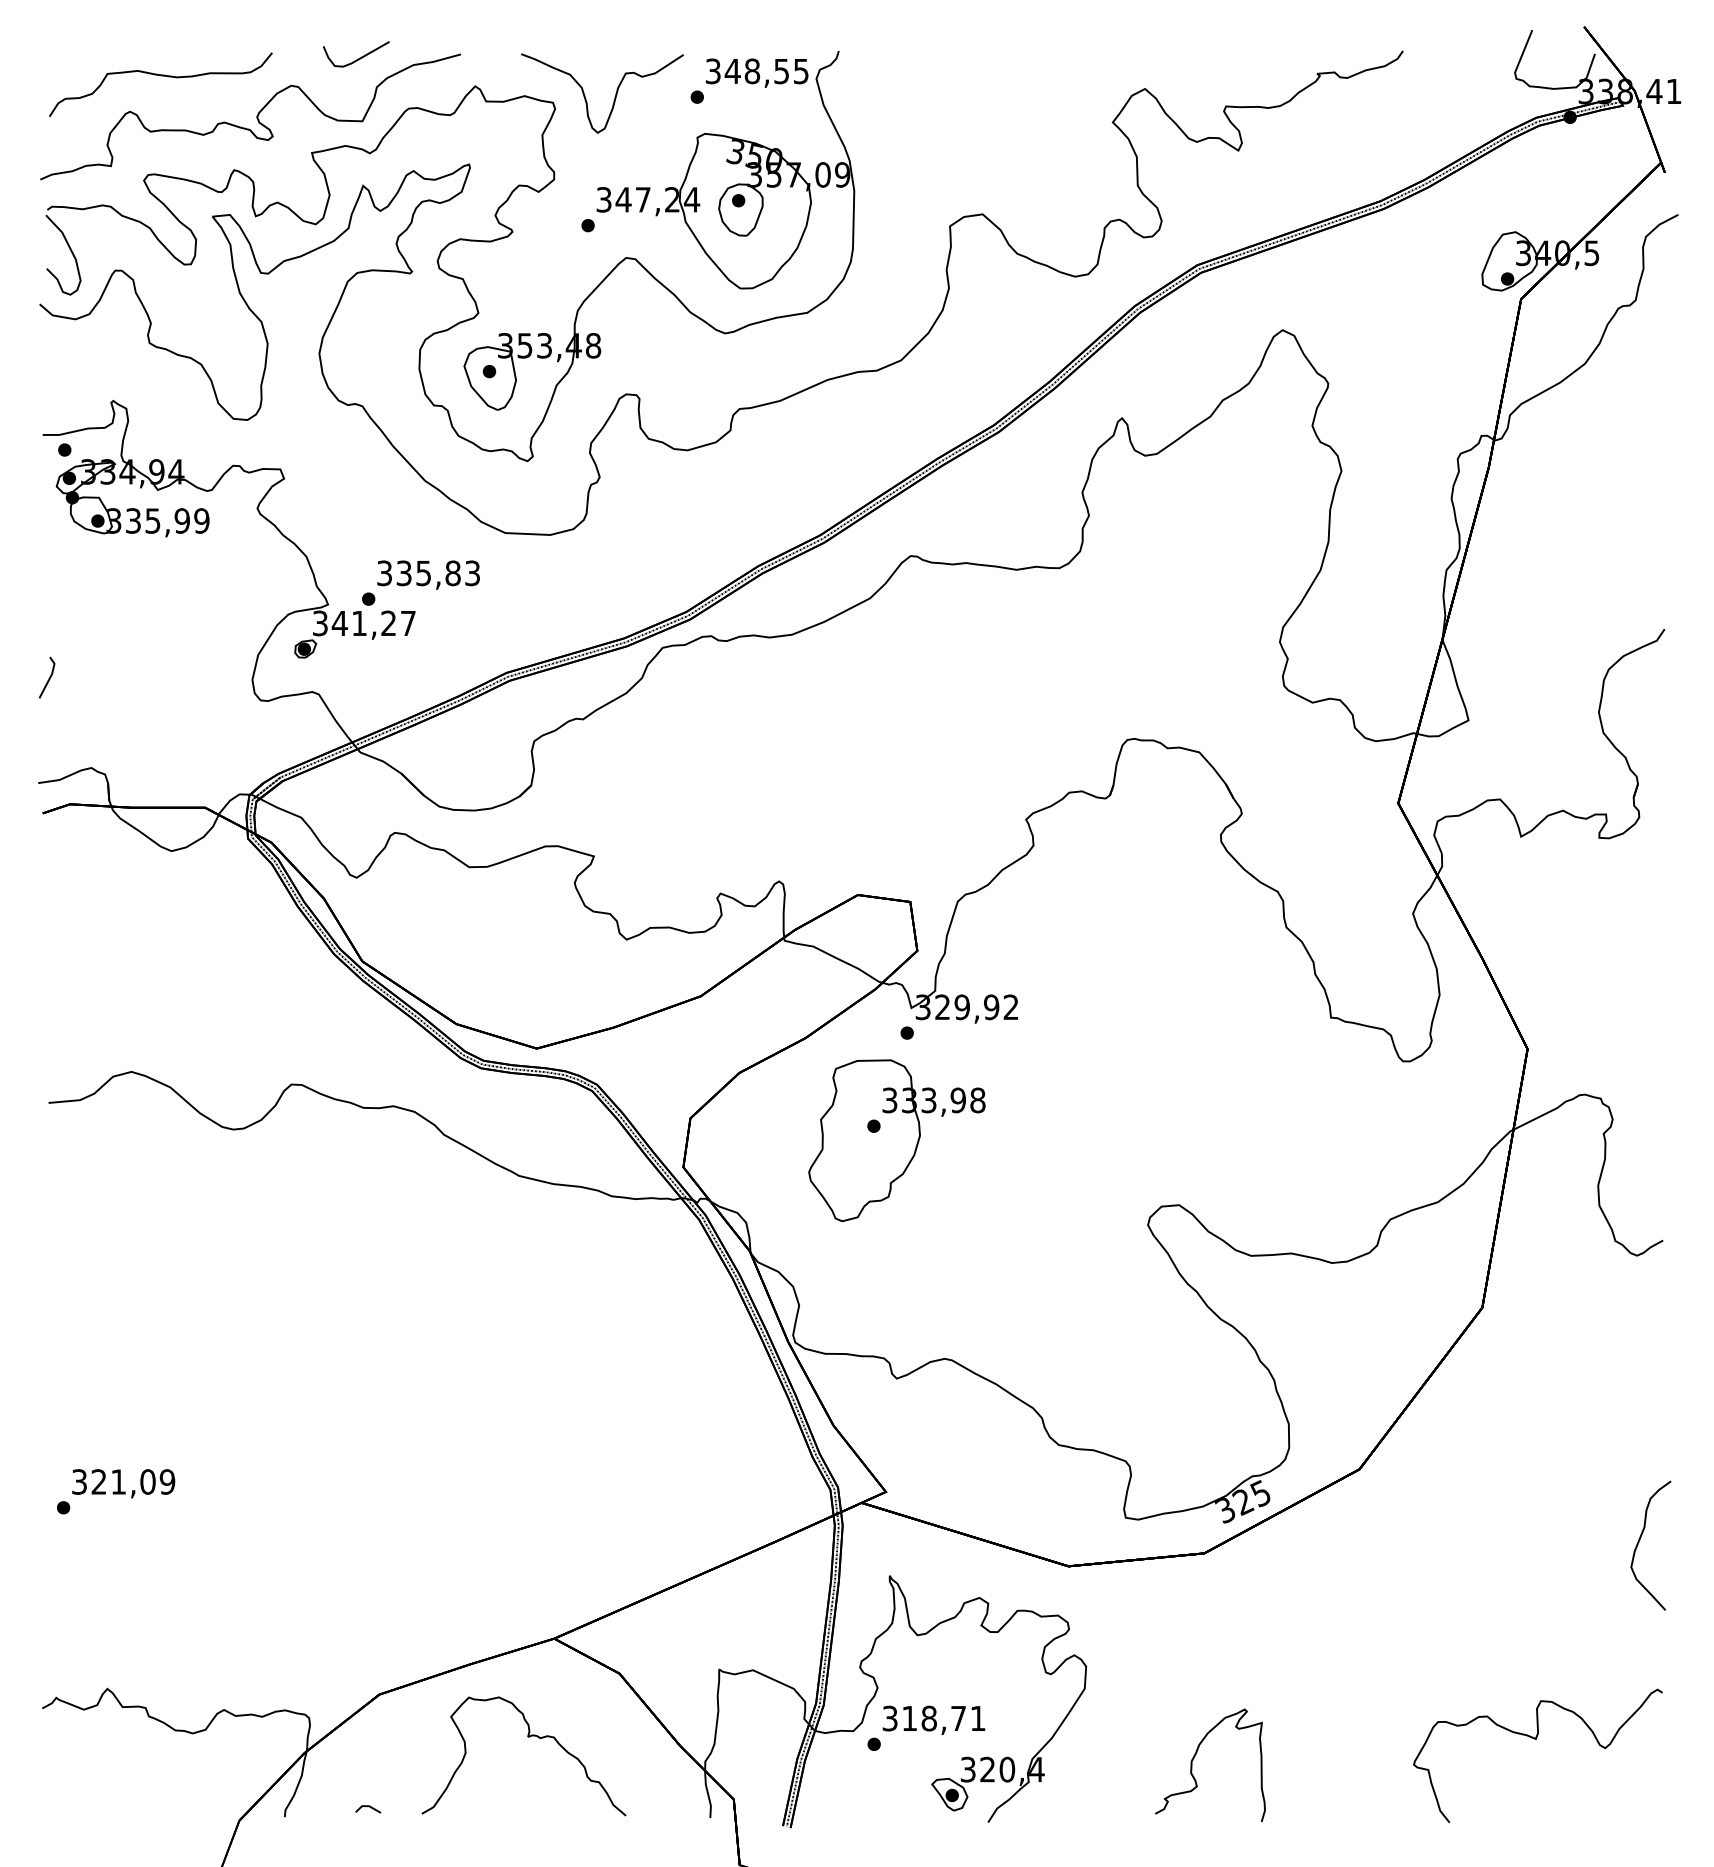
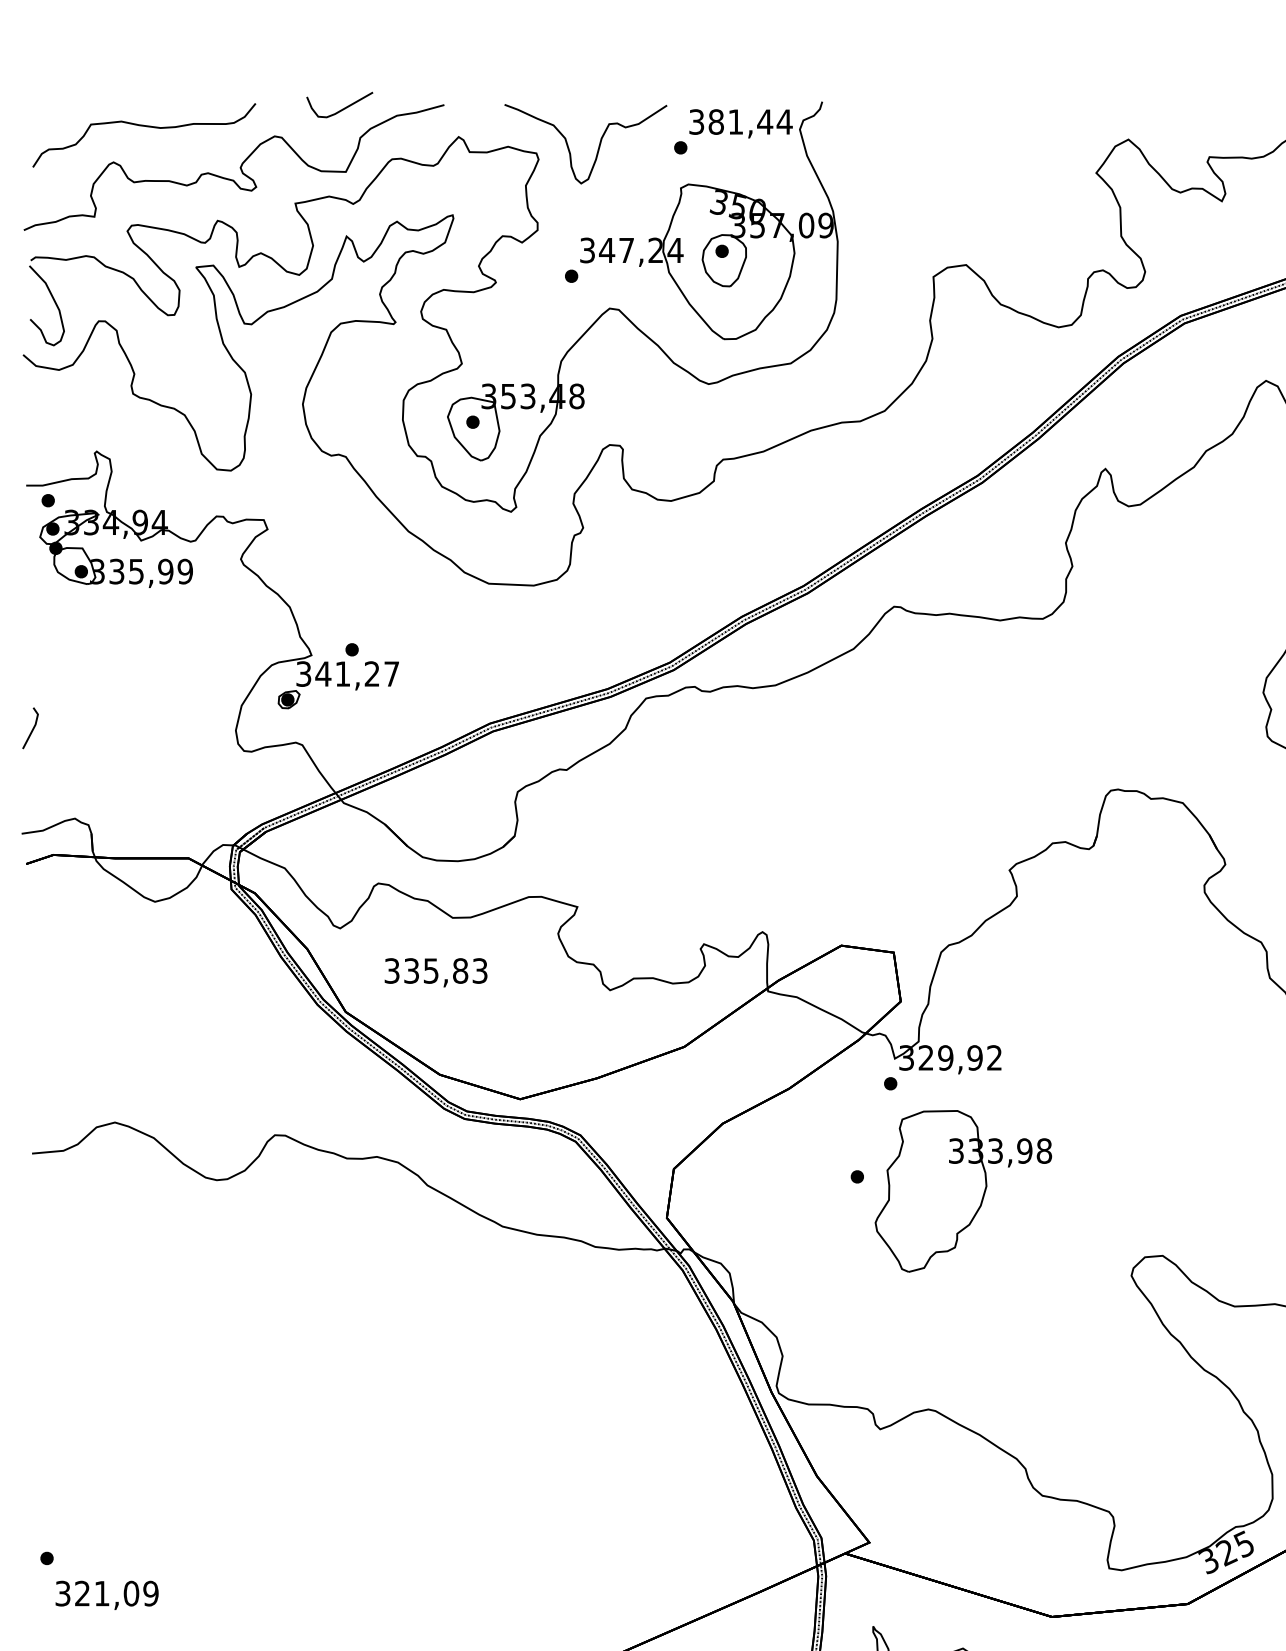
text: (766, 71) -> (749, 122), 348,55 -> 381,44
text: (428, 574) -> (435, 972), moved
part: (896, 1140) -> (962, 1191), moved
text: (123, 1483) -> (106, 1595), moved

